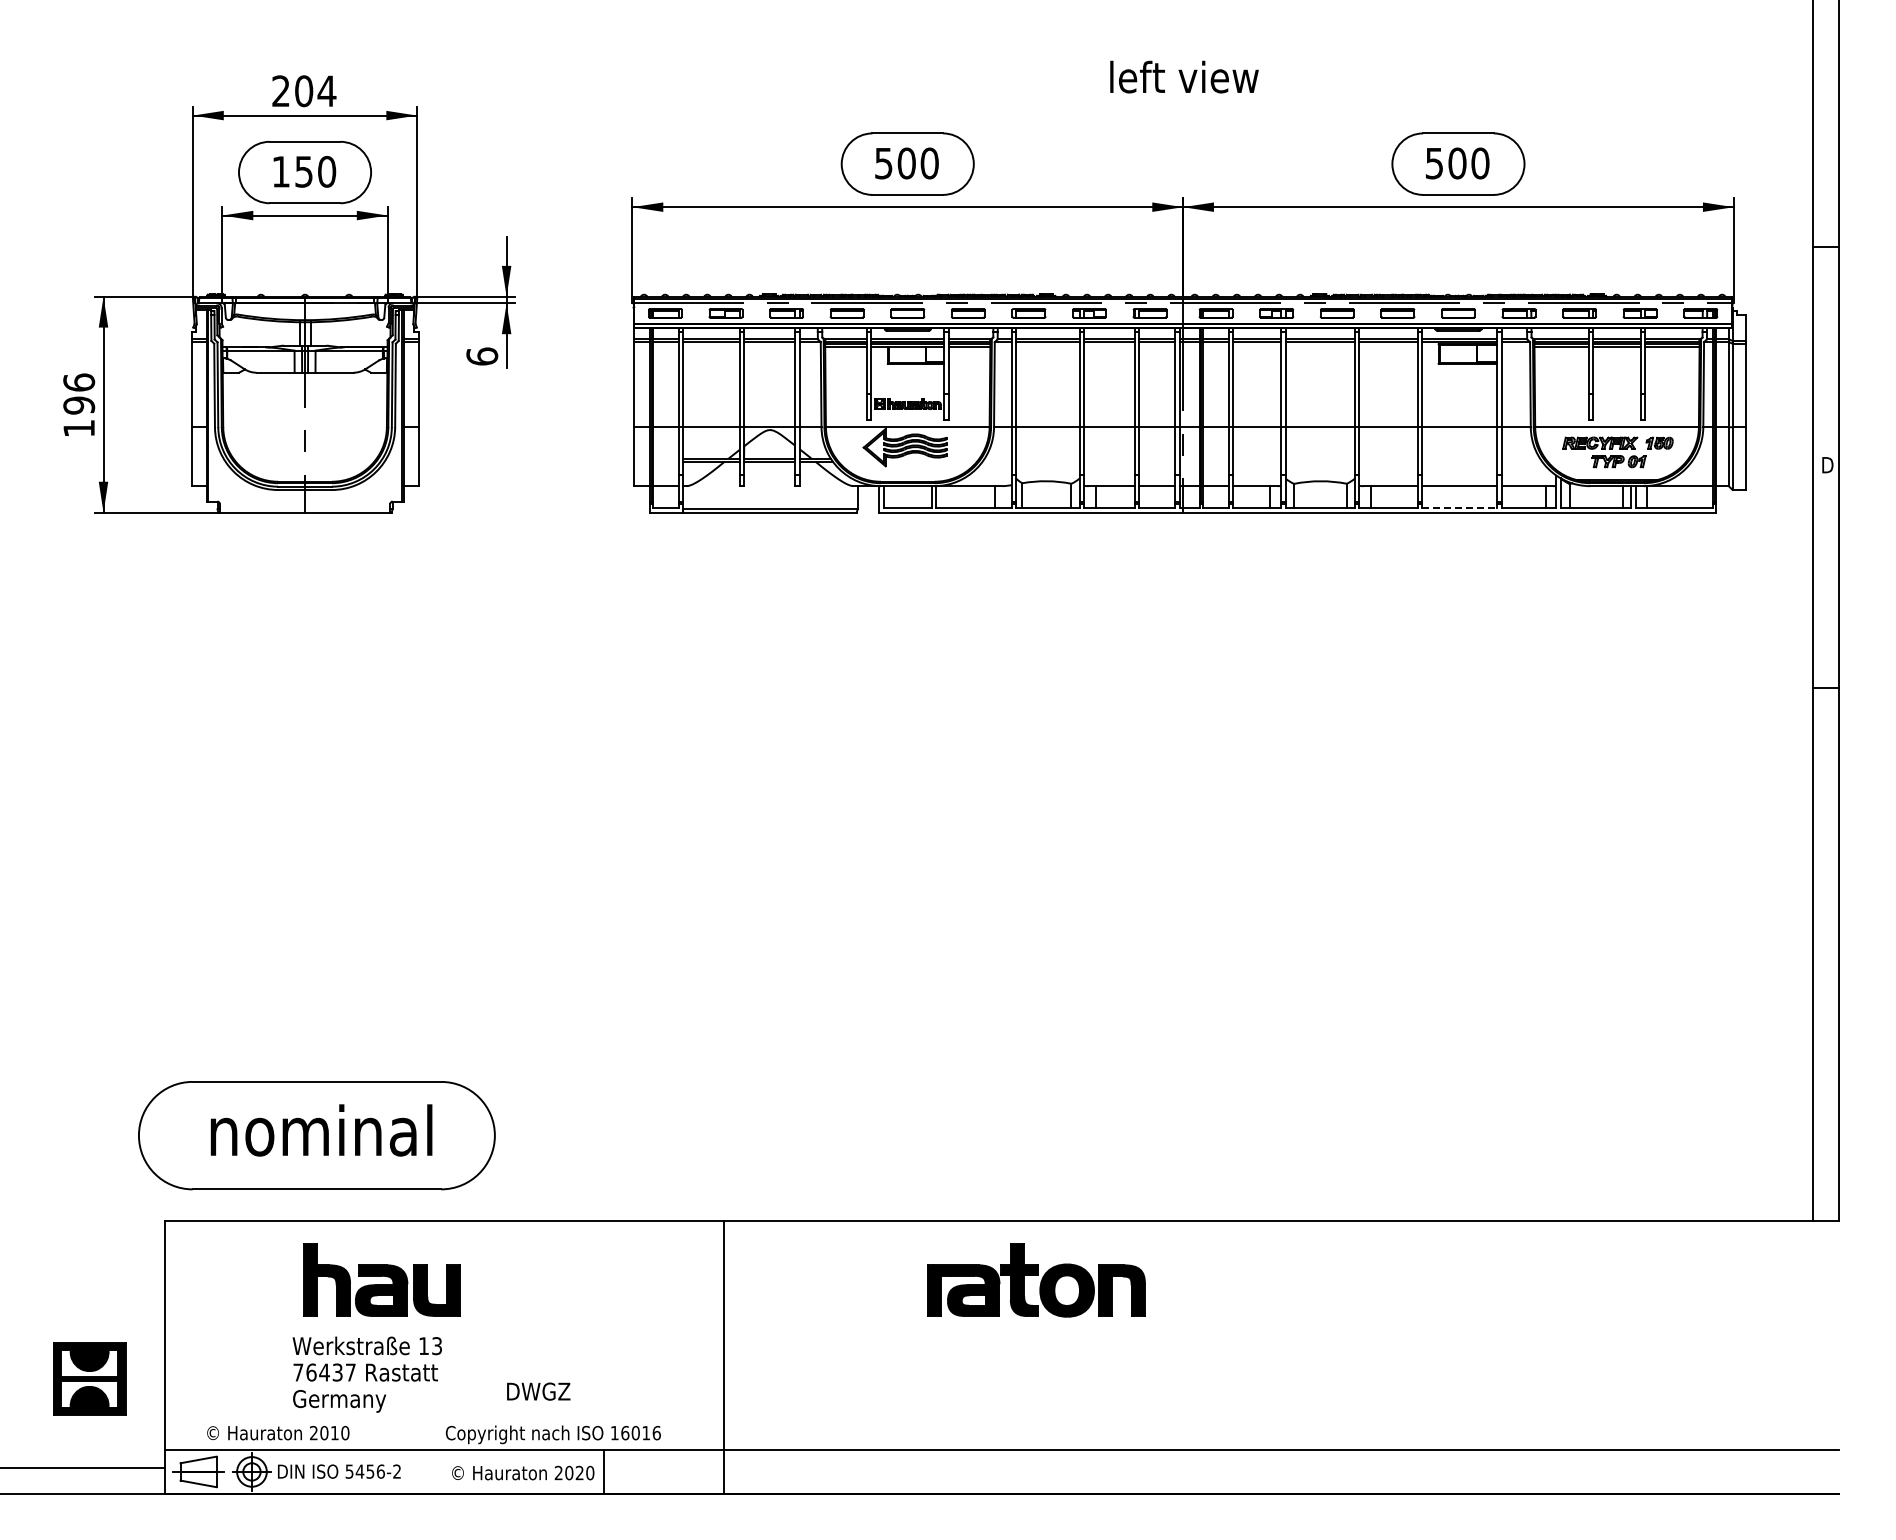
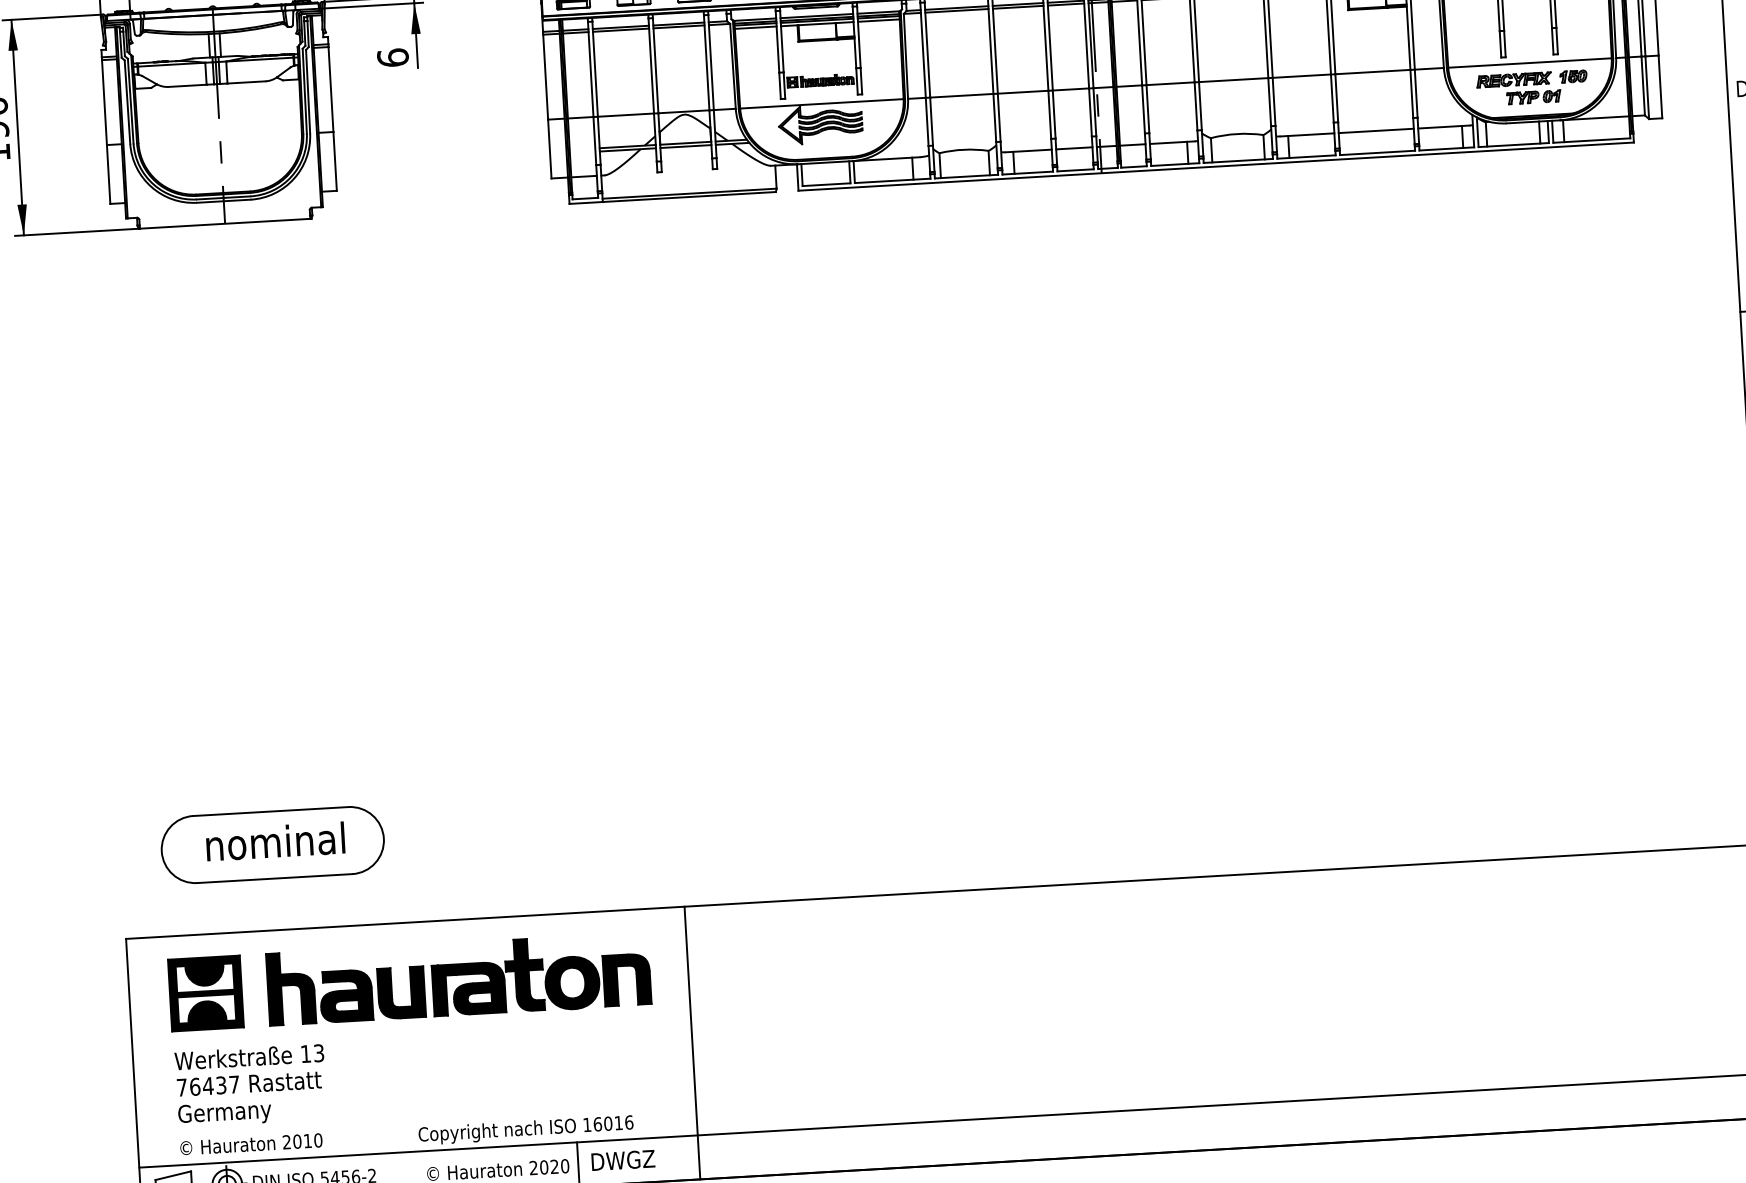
line: (1459, 508) -> (1377, 153), dashed -> solid
part: (316, 1135) -> (272, 844), size x0.62
part: (1036, 1280) -> (541, 974), moved
text: (366, 1374) -> (250, 1085), moved
part: (89, 1378) -> (205, 993), moved
text: (538, 1391) -> (623, 1160), moved

